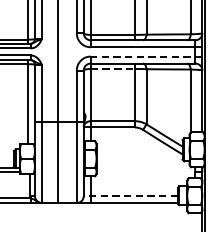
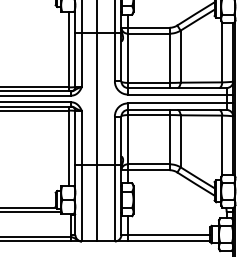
line: (146, 56) -> (180, 103), dashed -> solid
line: (112, 69) -> (148, 115), dashed -> solid
line: (130, 195) -> (165, 234), dashed -> solid

